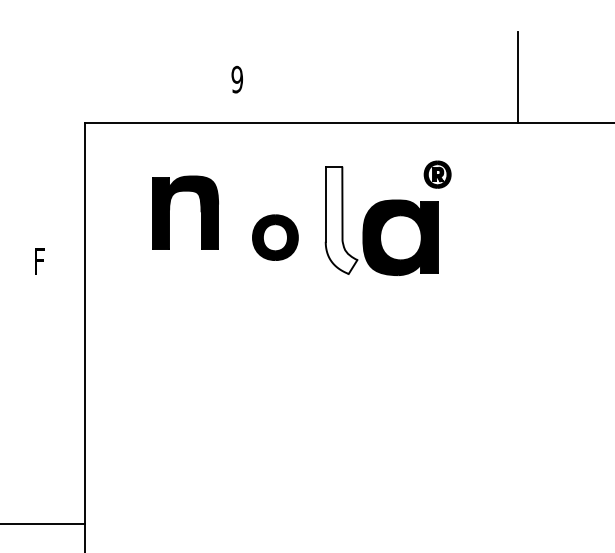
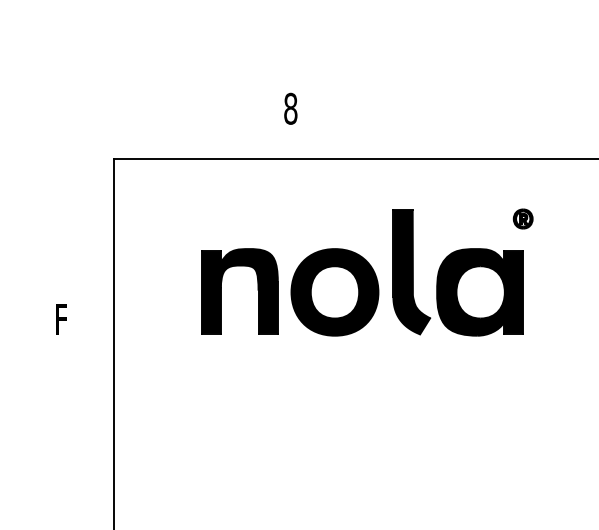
text: (237, 79) -> (291, 108), 9 -> 8
part: (437, 174) -> (523, 218), size x0.62
part: (200, 212) -> (257, 290), moved
fill: (341, 219) -> (411, 271), added
part: (275, 237) -> (335, 292), size x1.67

